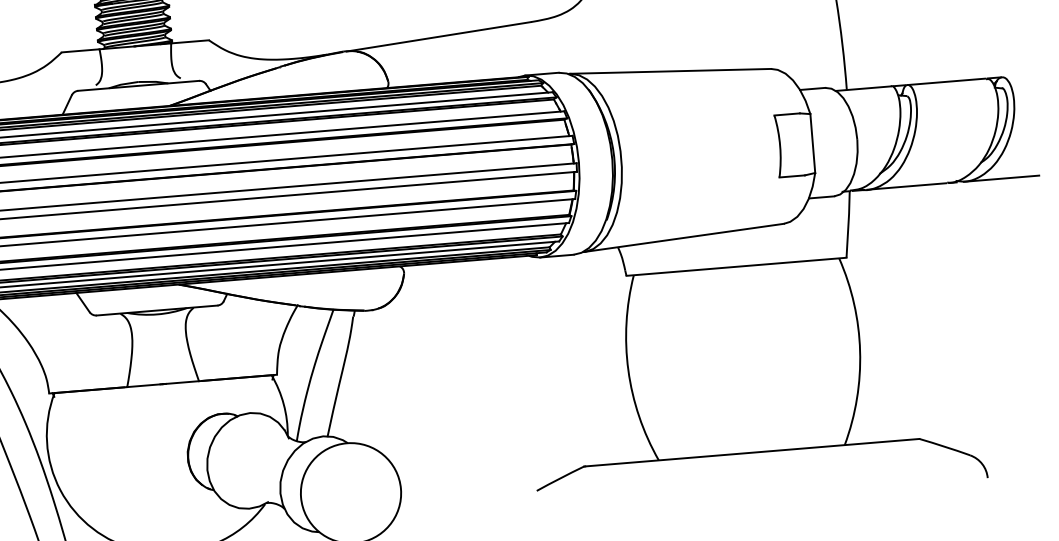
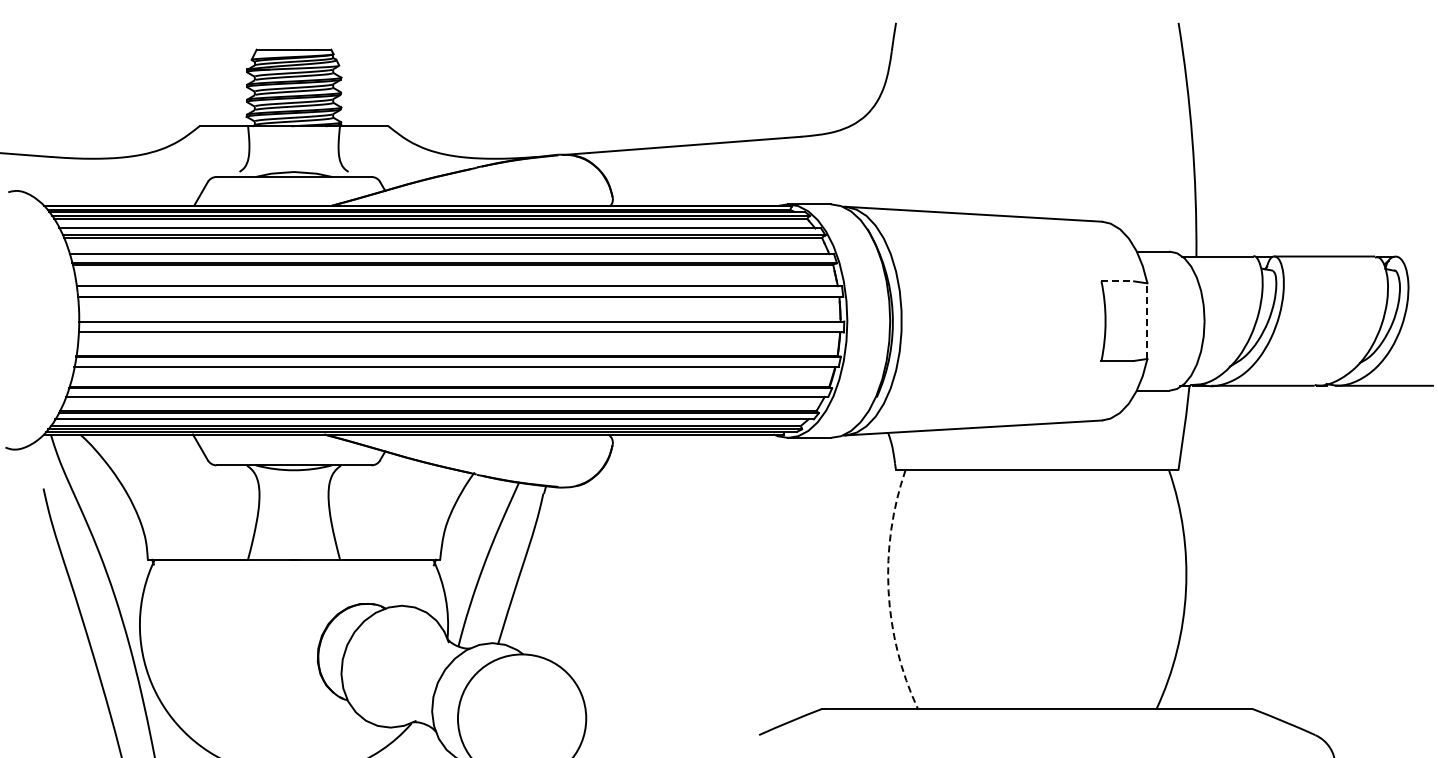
line: (787, 114) -> (1118, 281), solid -> dashed
line: (812, 143) -> (1147, 321), solid -> dashed
arc: (628, 369) -> (888, 590), solid -> dashed

